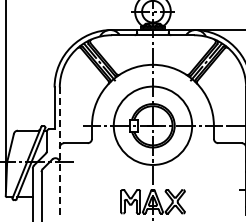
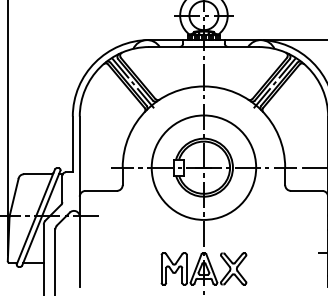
line: (59, 151) -> (79, 201), dashed -> solid

